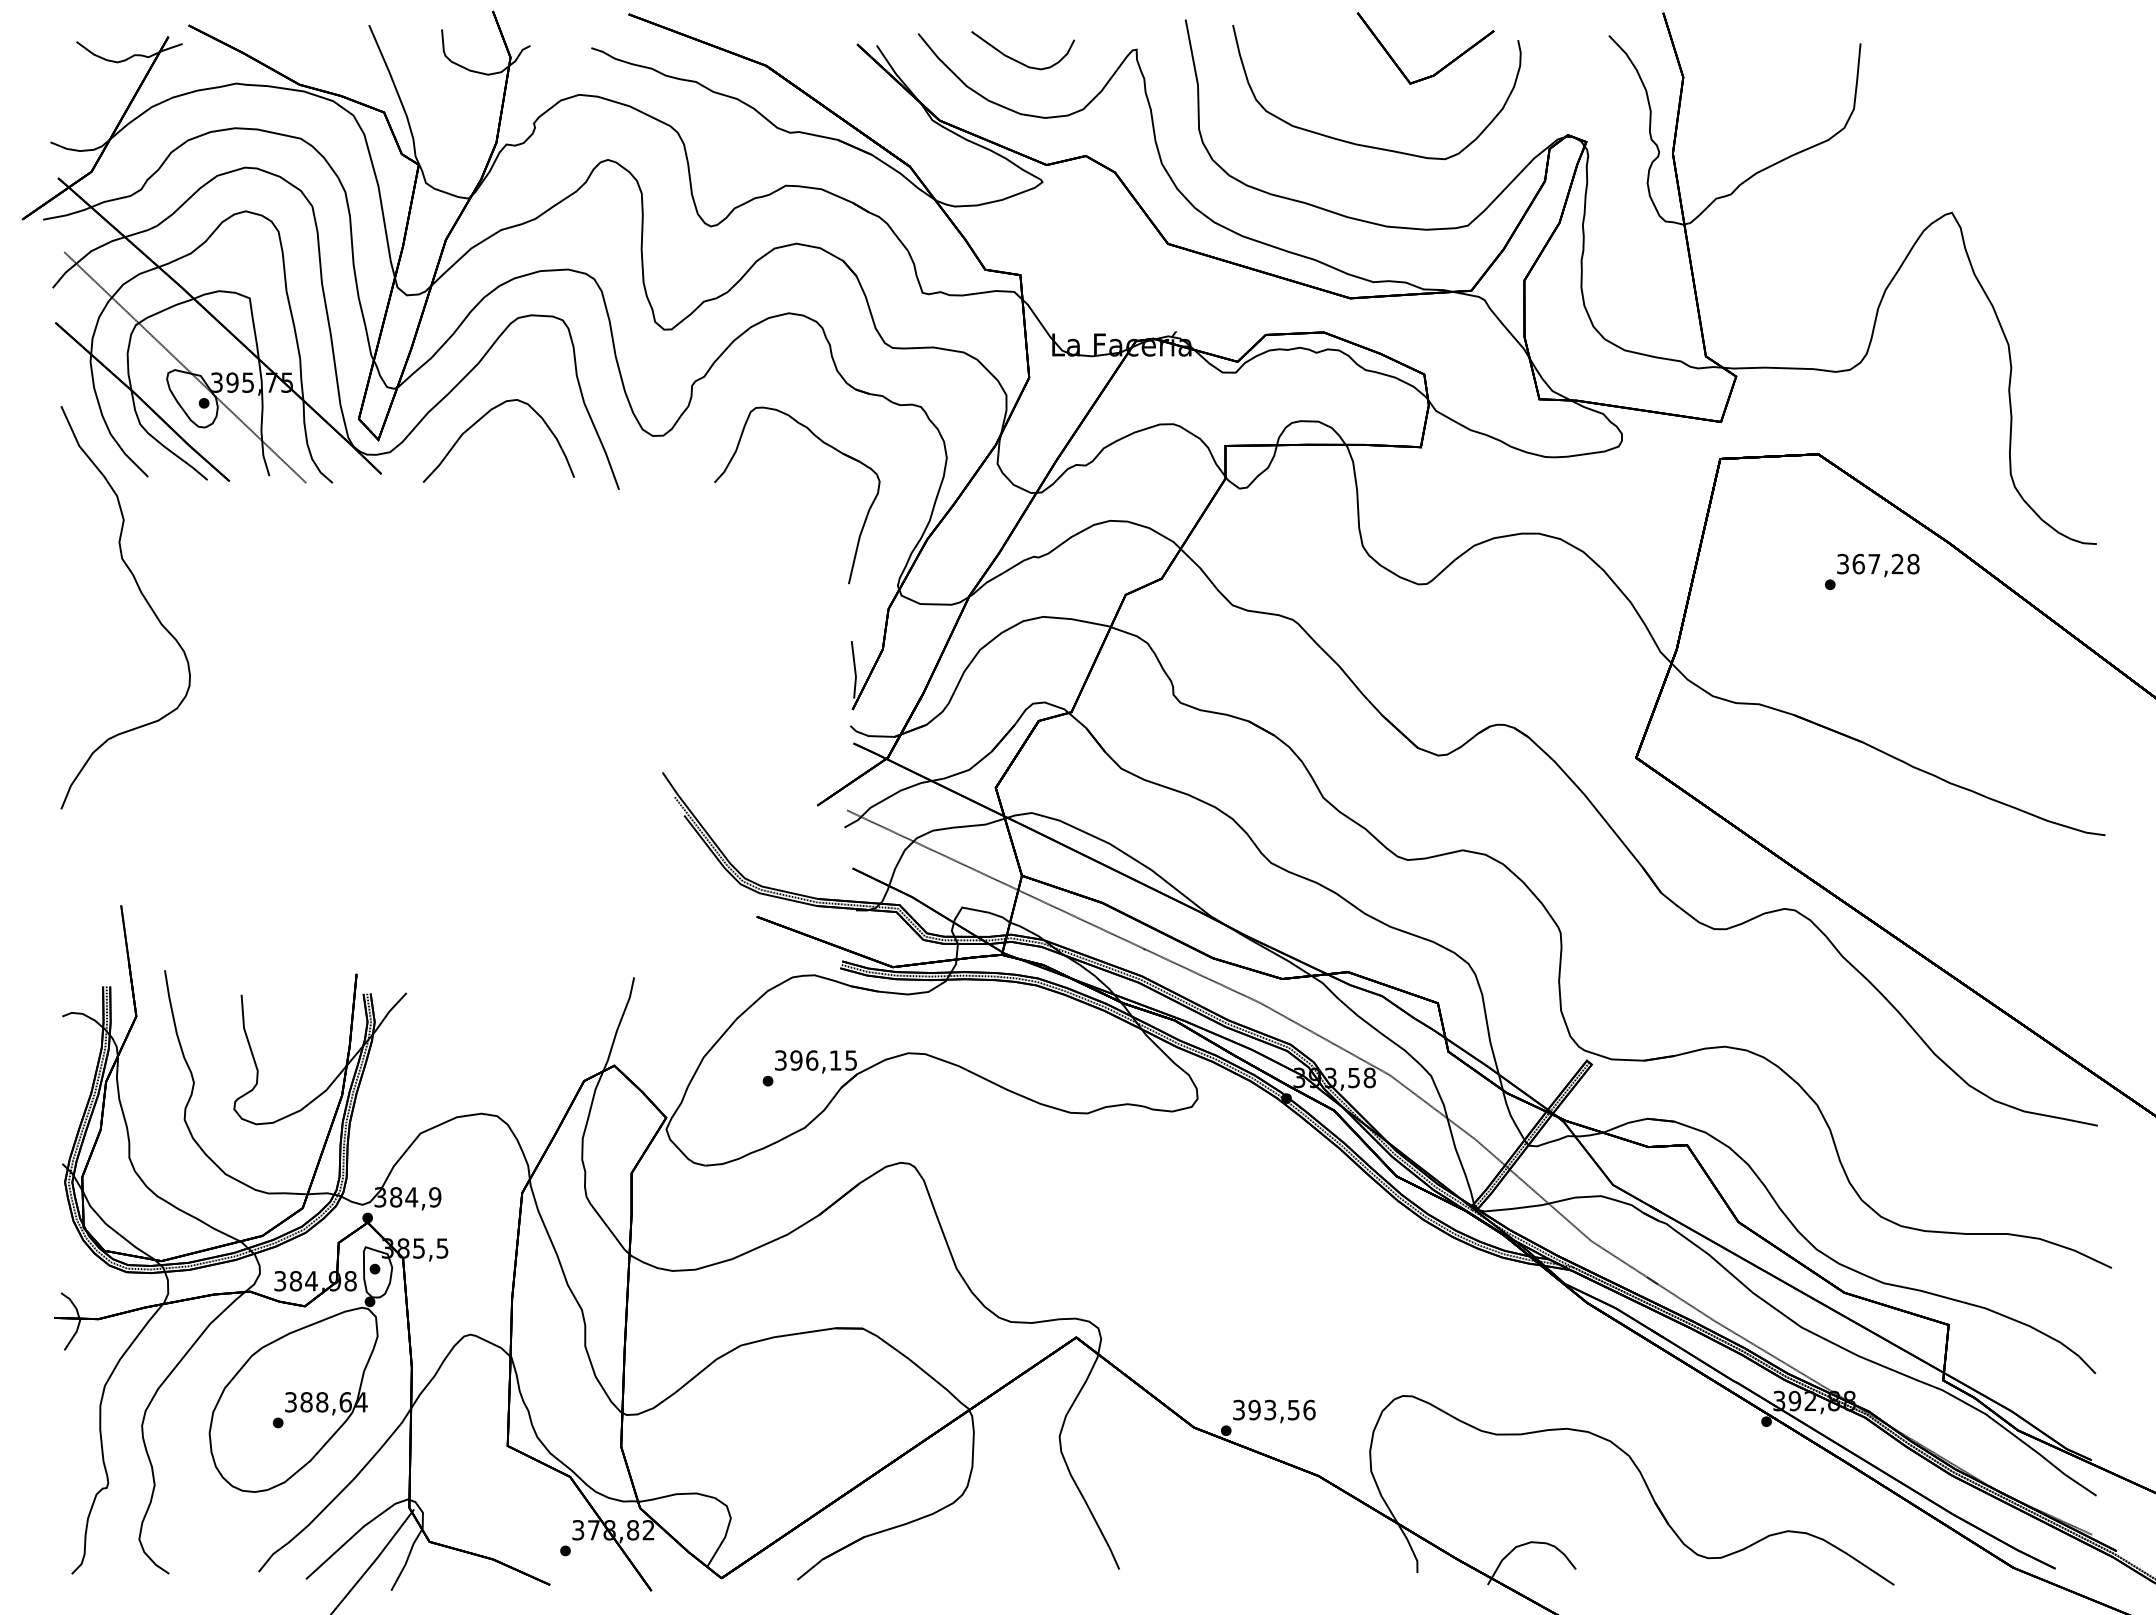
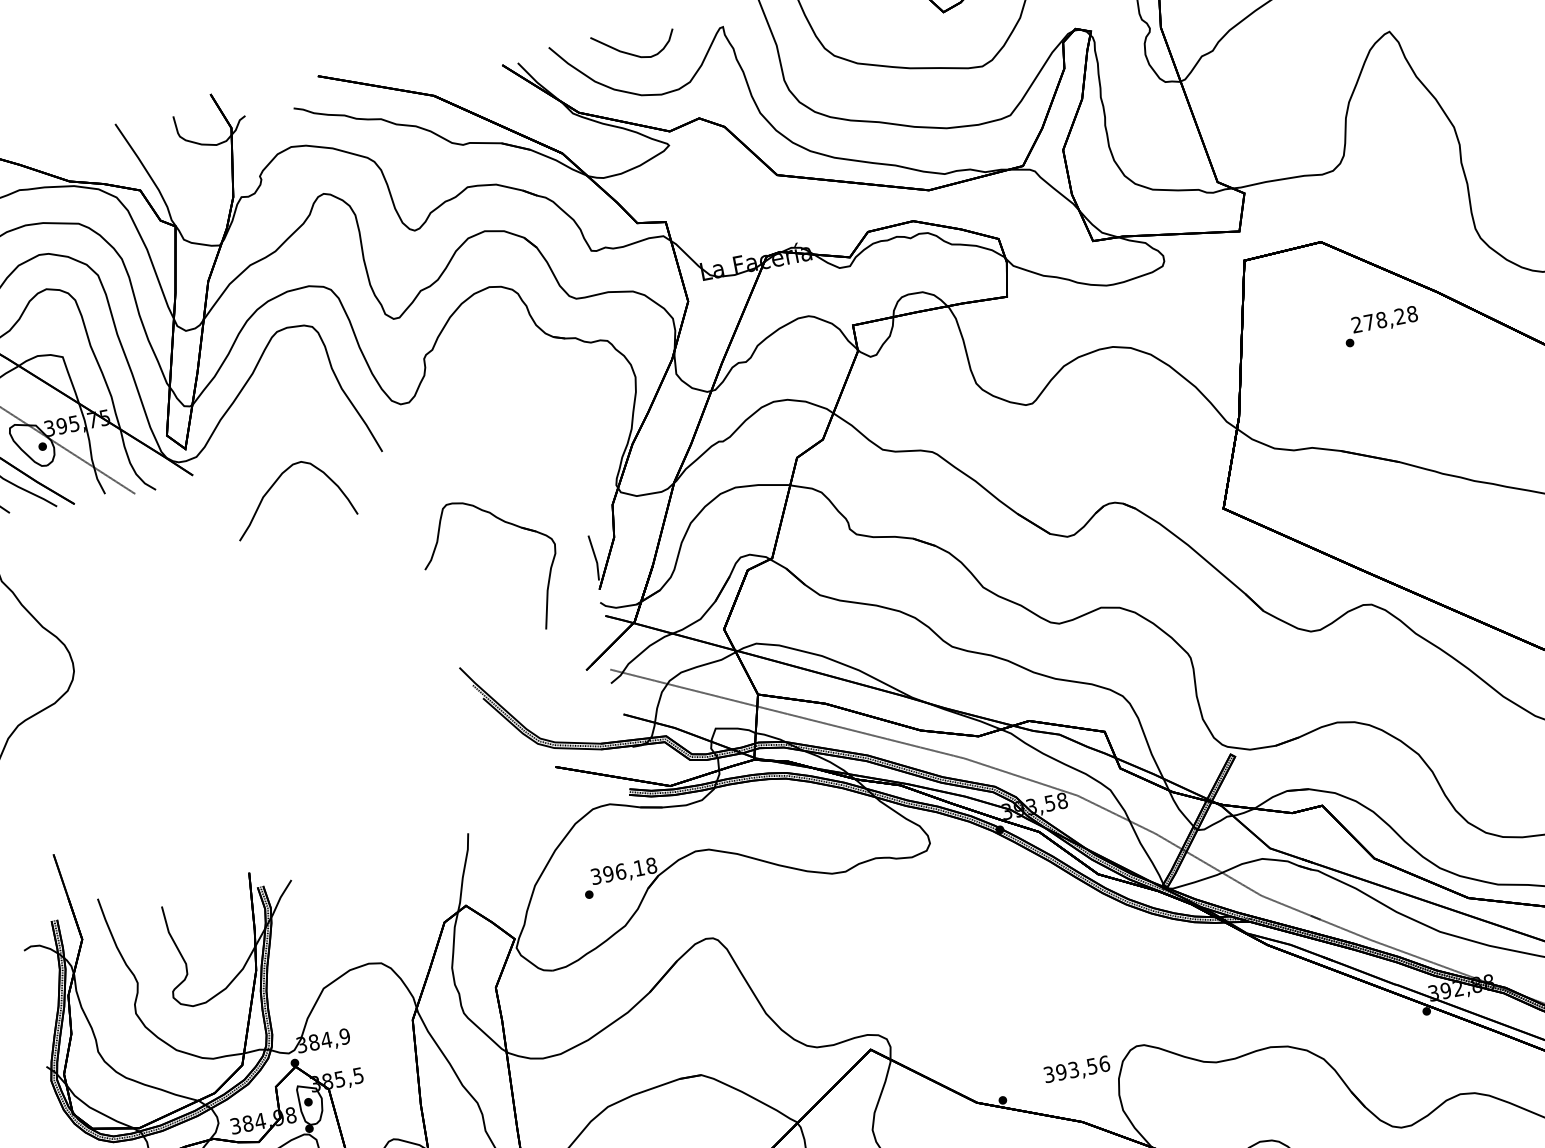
curve: (480, 420) -> (275, 483), moved
part: (828, 446) -> (509, 524), moved
text: (1858, 563) -> (1369, 321), 367,28 -> 278,28
text: (851, 1060) -> (651, 865), 396,15 -> 396,18
text: (1274, 1411) -> (1077, 1070), moved

